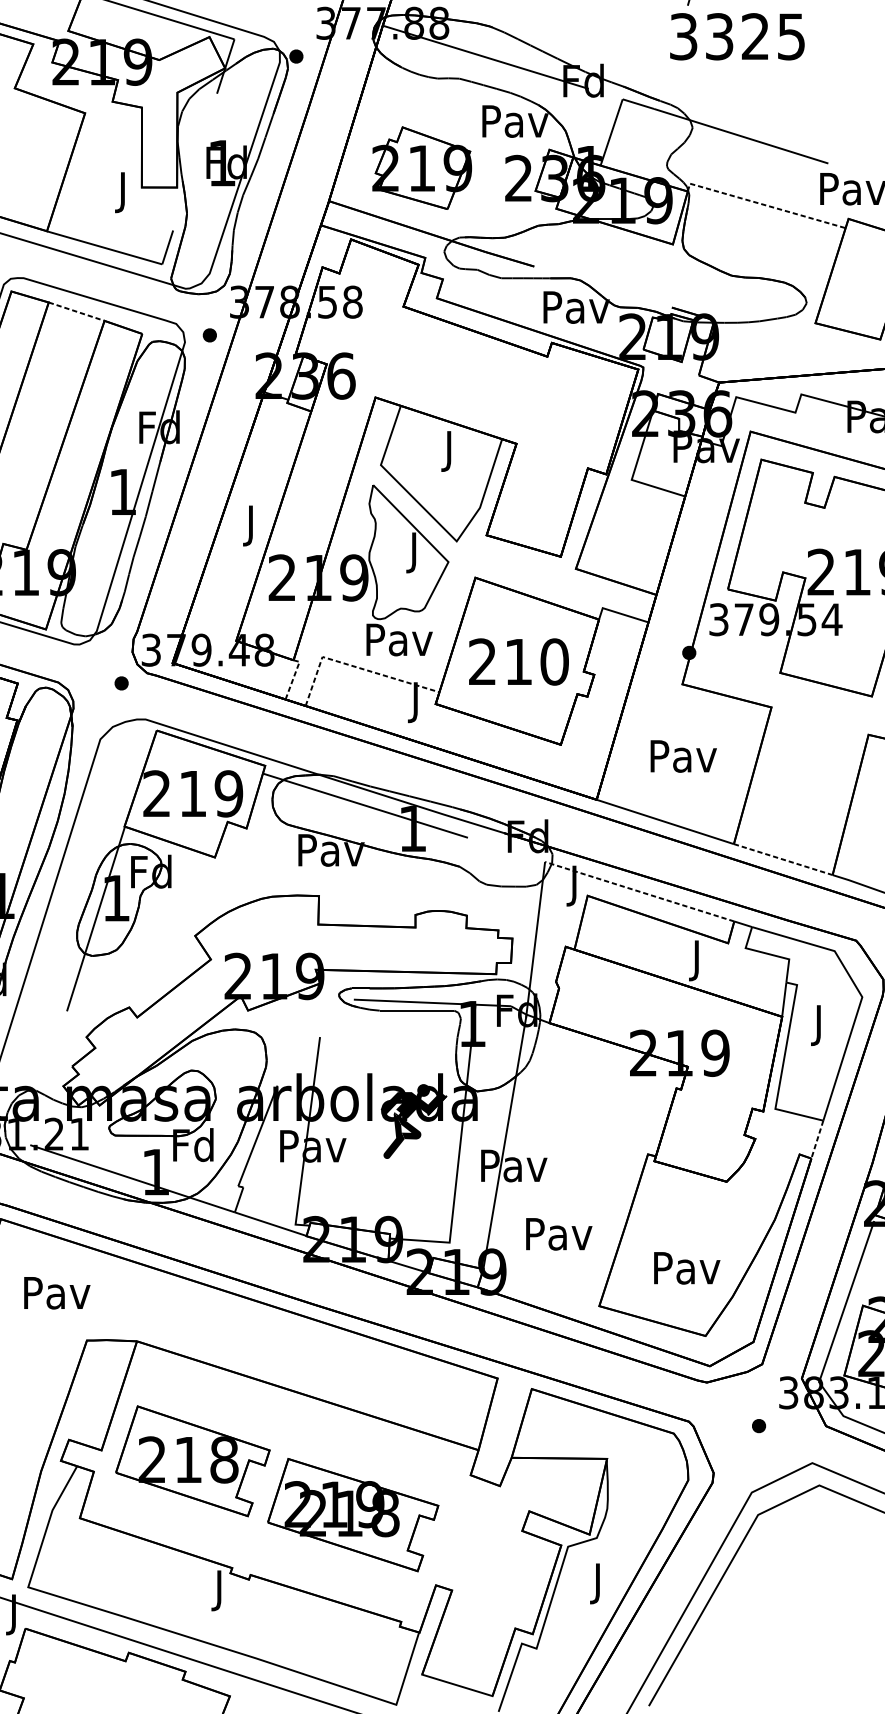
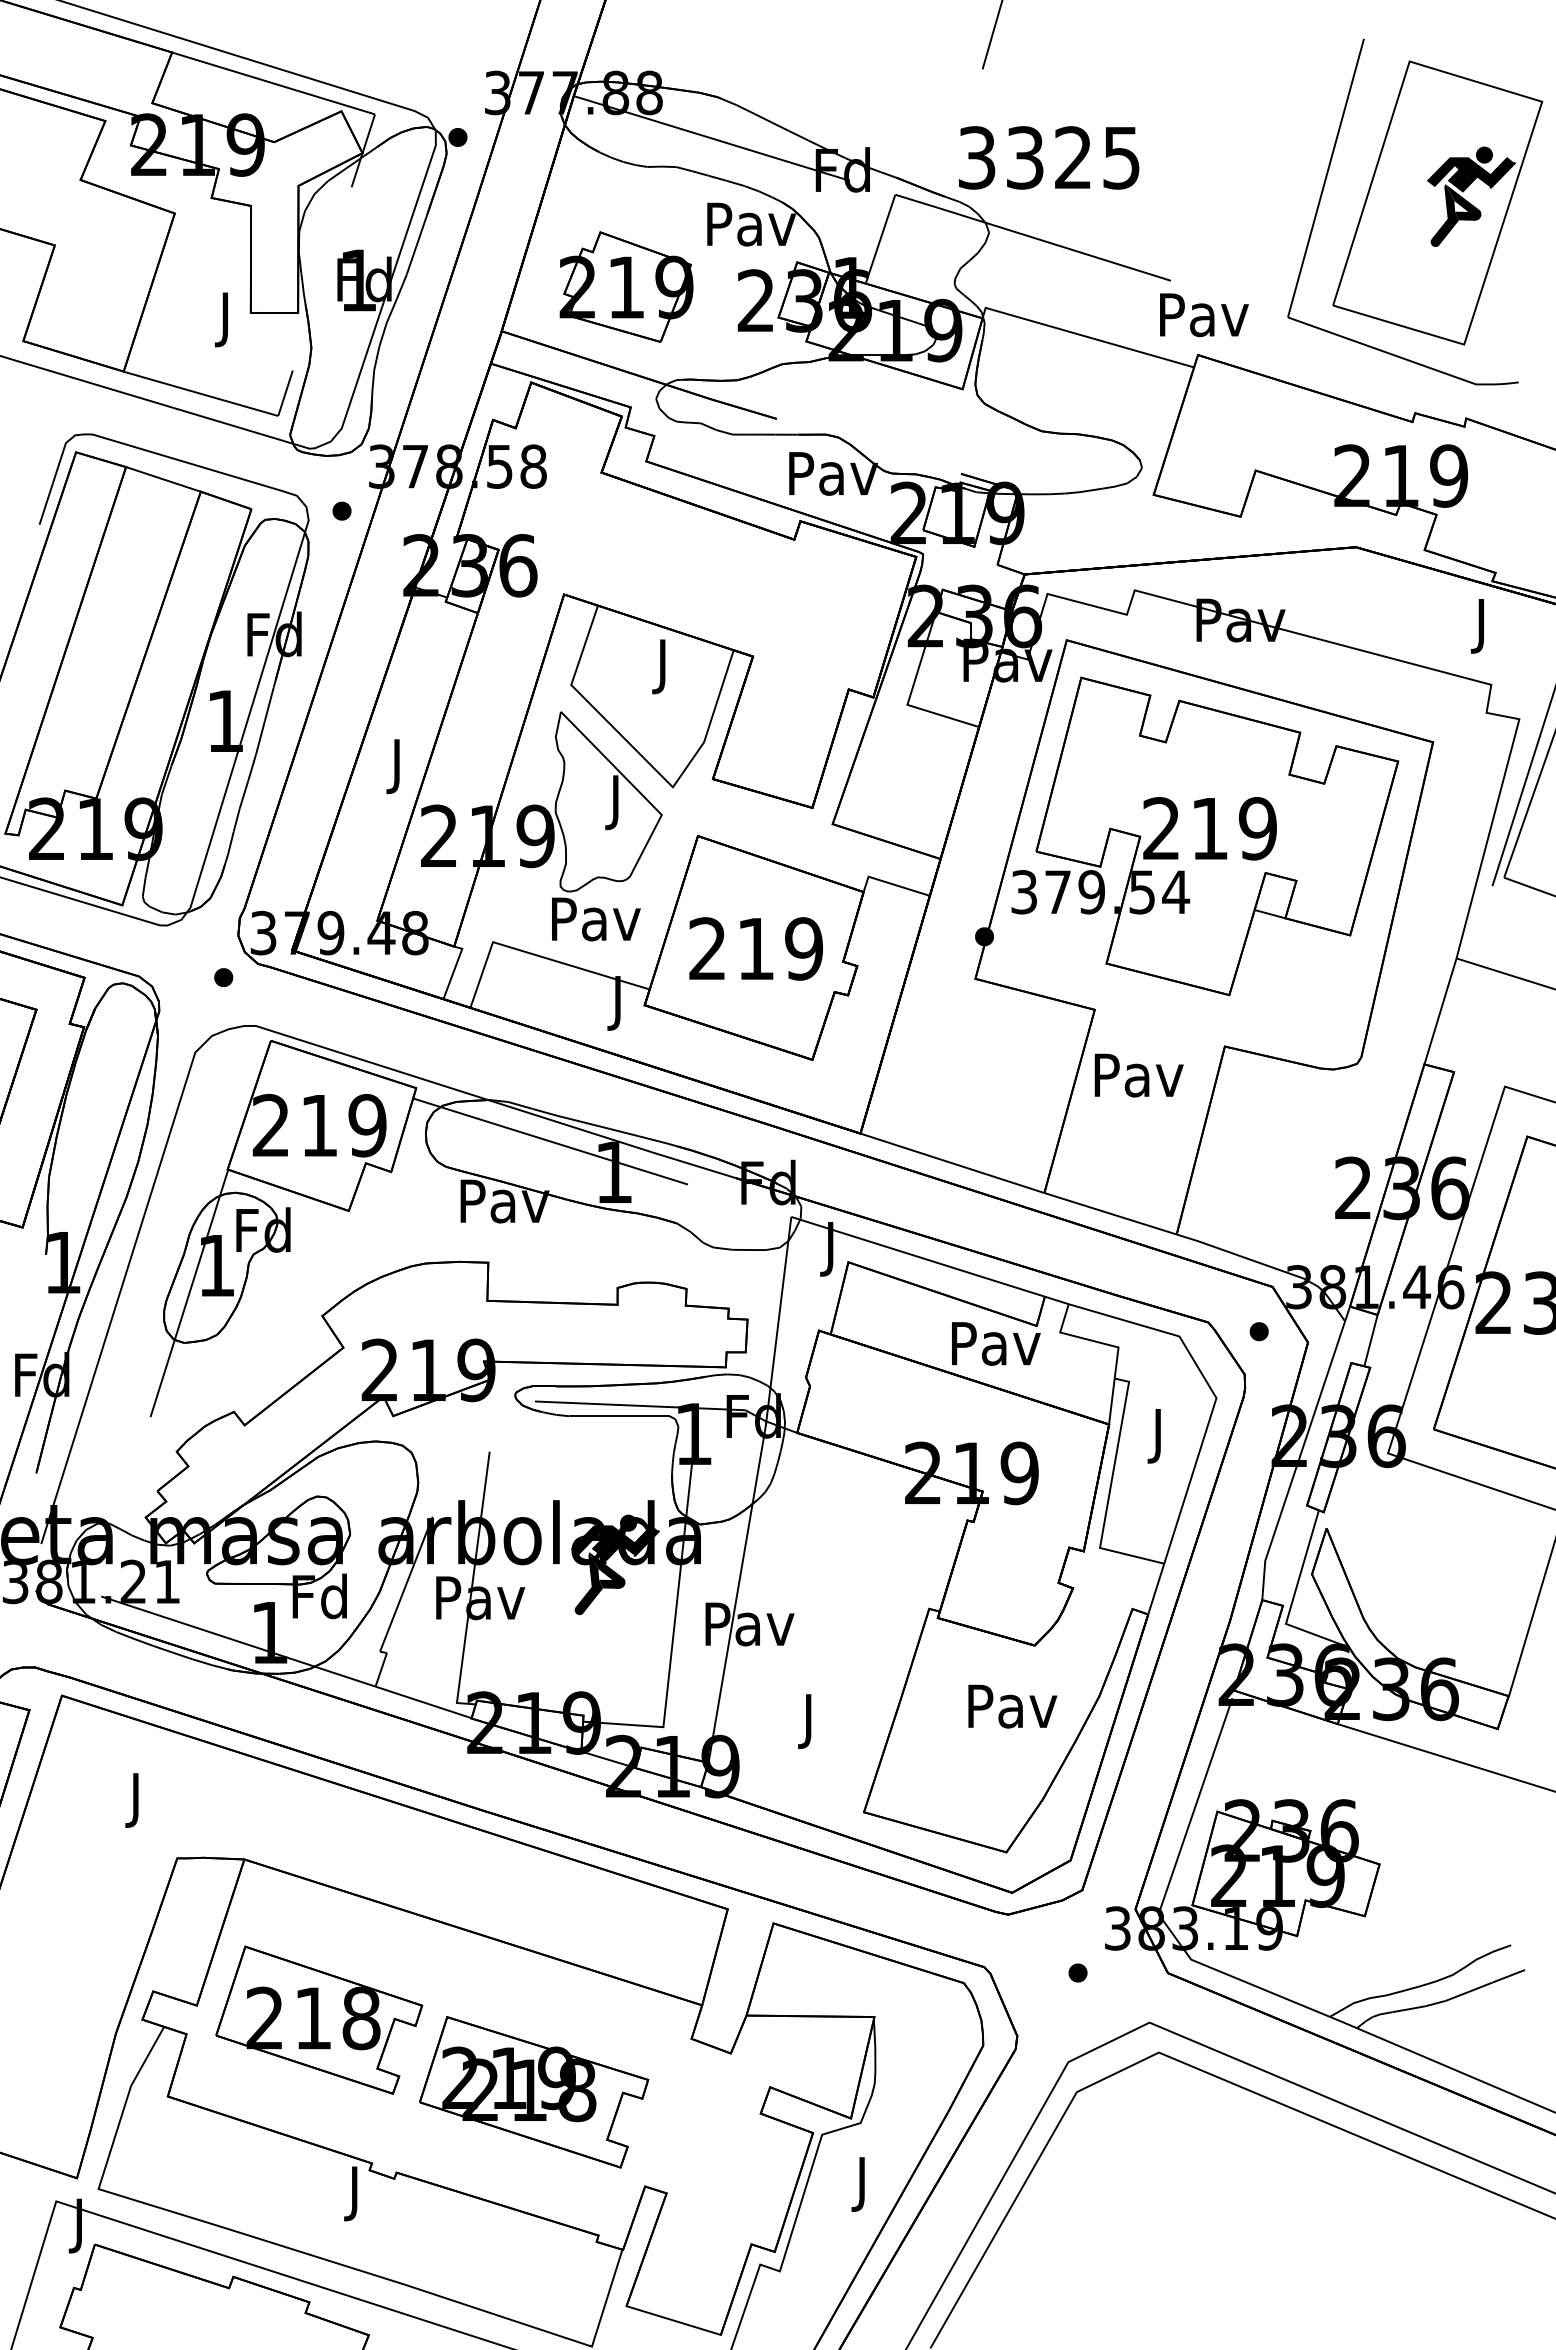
text: (737, 36) -> (1049, 157), moved
line: (763, 205) -> (1084, 336), dashed -> solid
line: (76, 311) -> (163, 479), dashed -> solid
text: (554, 661) -> (804, 948), 210 -> 219
line: (355, 666) -> (537, 955), dashed -> solid
line: (293, 677) -> (454, 969), dashed -> solid
text: (683, 756) -> (1138, 1075), moved
line: (783, 859) -> (1111, 1213), dashed -> solid
line: (639, 891) -> (918, 1256), dashed -> solid
text: (698, 960) -> (996, 1349), J -> Pav
line: (817, 1139) -> (1156, 1589), dashed -> solid
text: (559, 1238) -> (810, 1721), Pav -> J
text: (686, 1268) -> (1012, 1706), moved
text: (57, 1297) -> (137, 1800), Pav -> J

